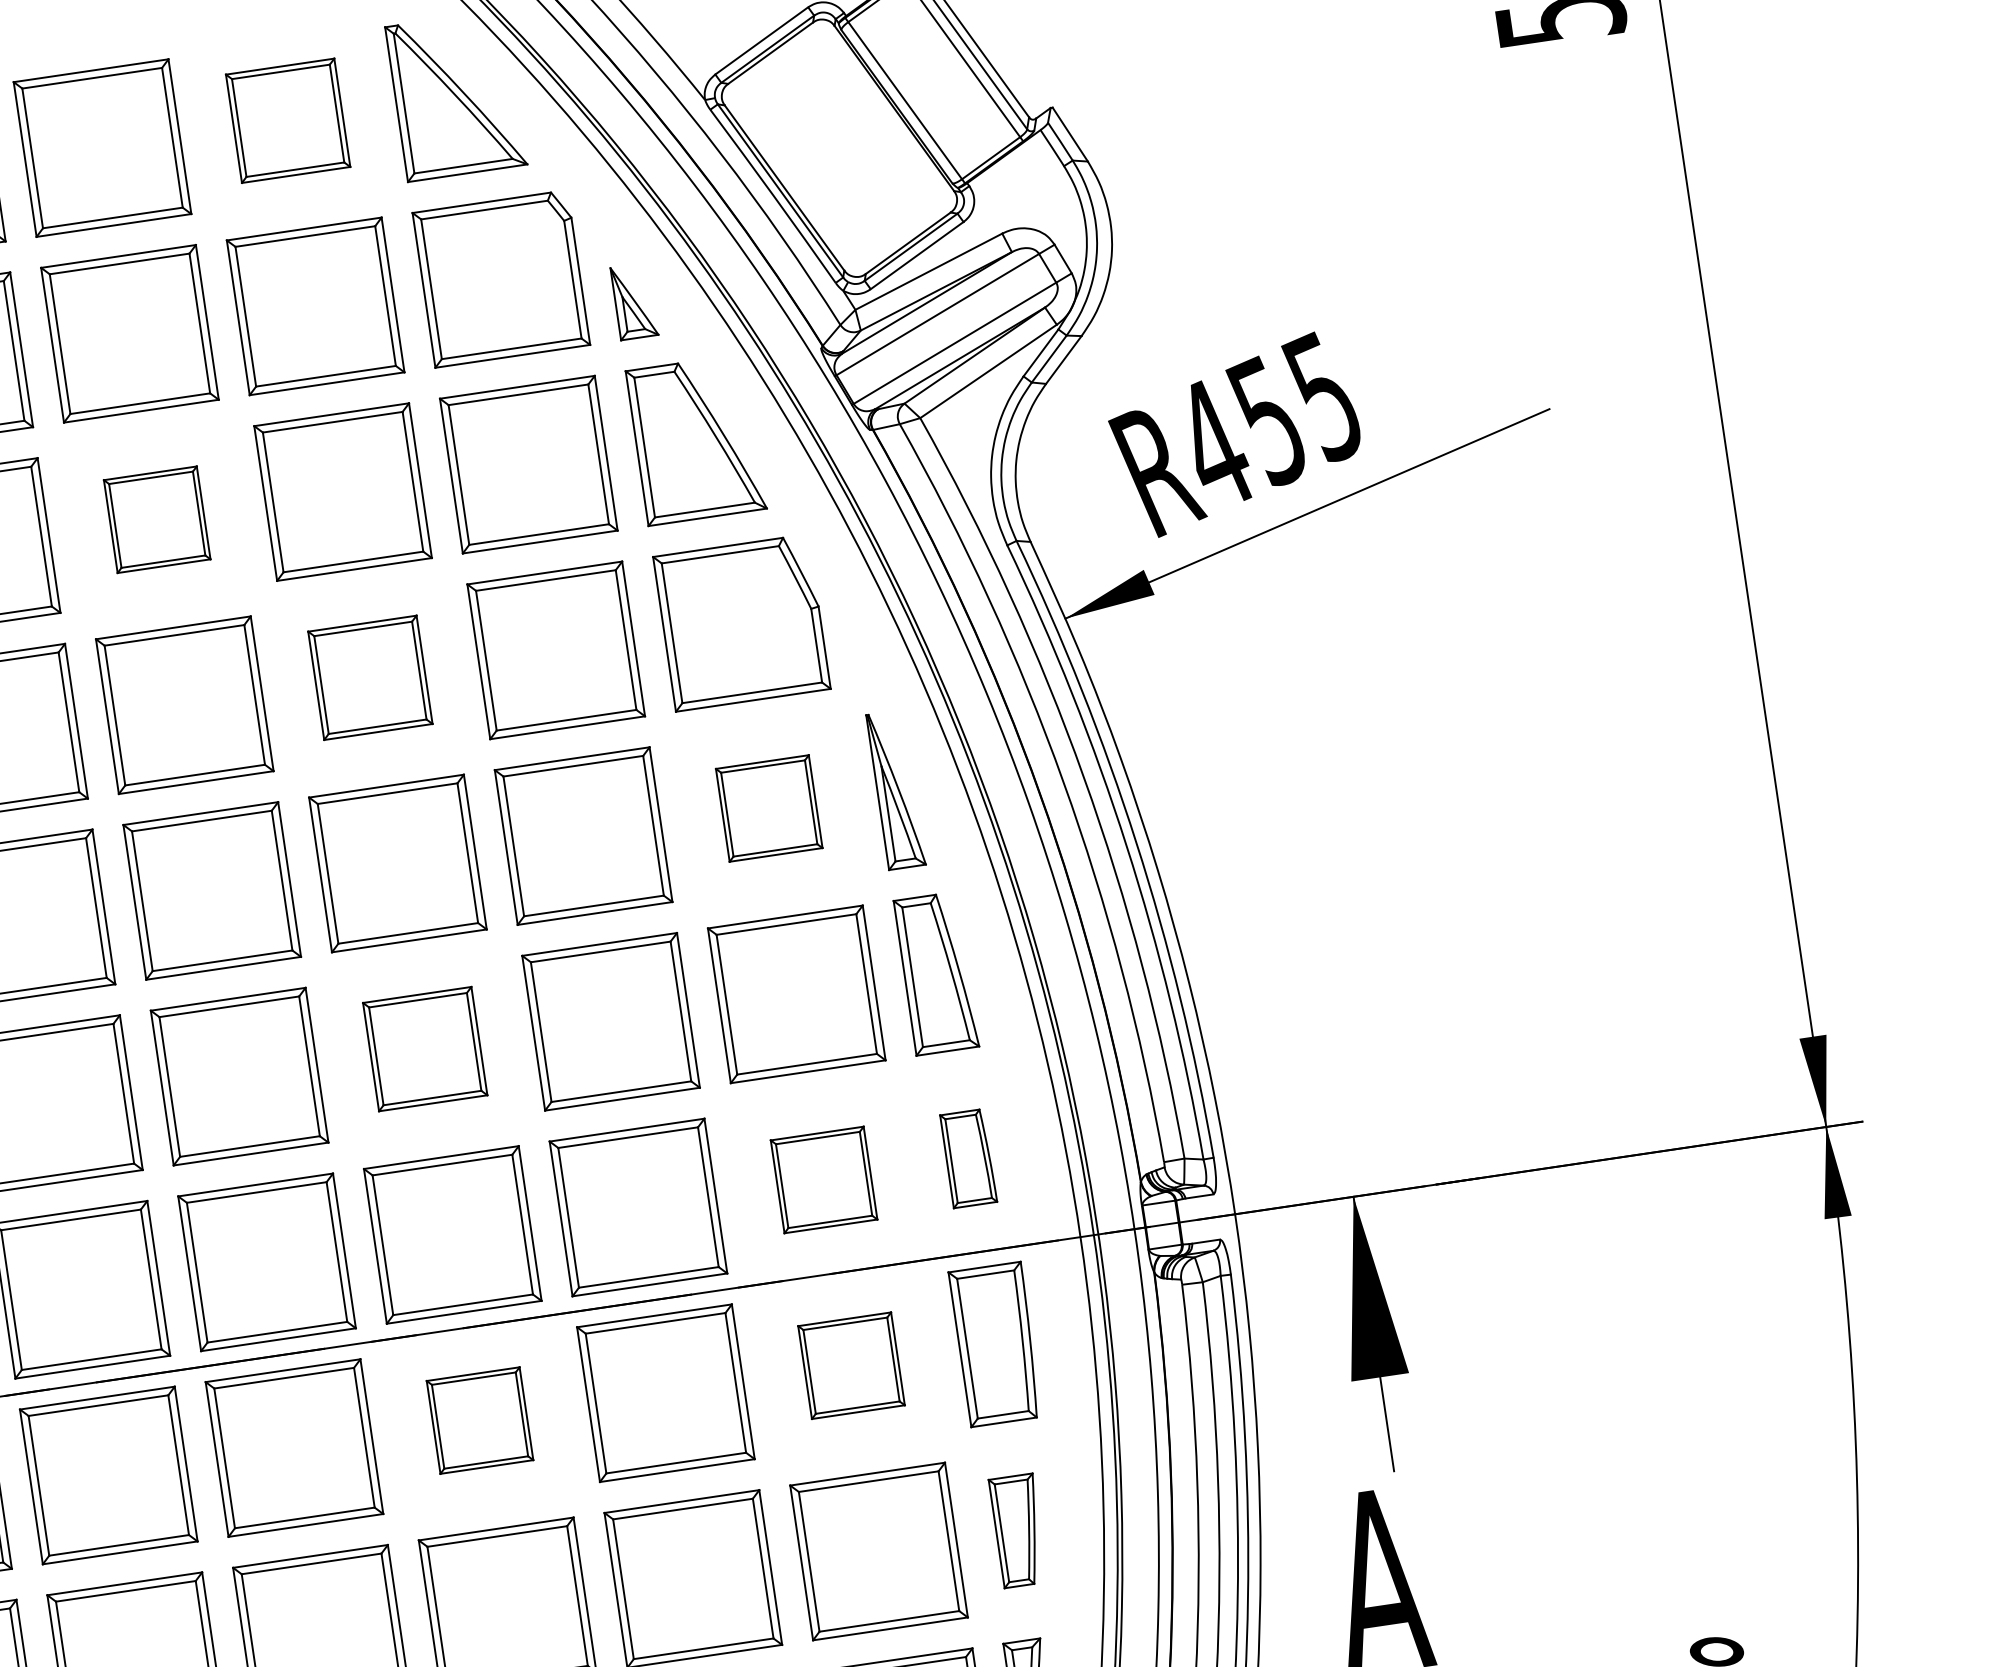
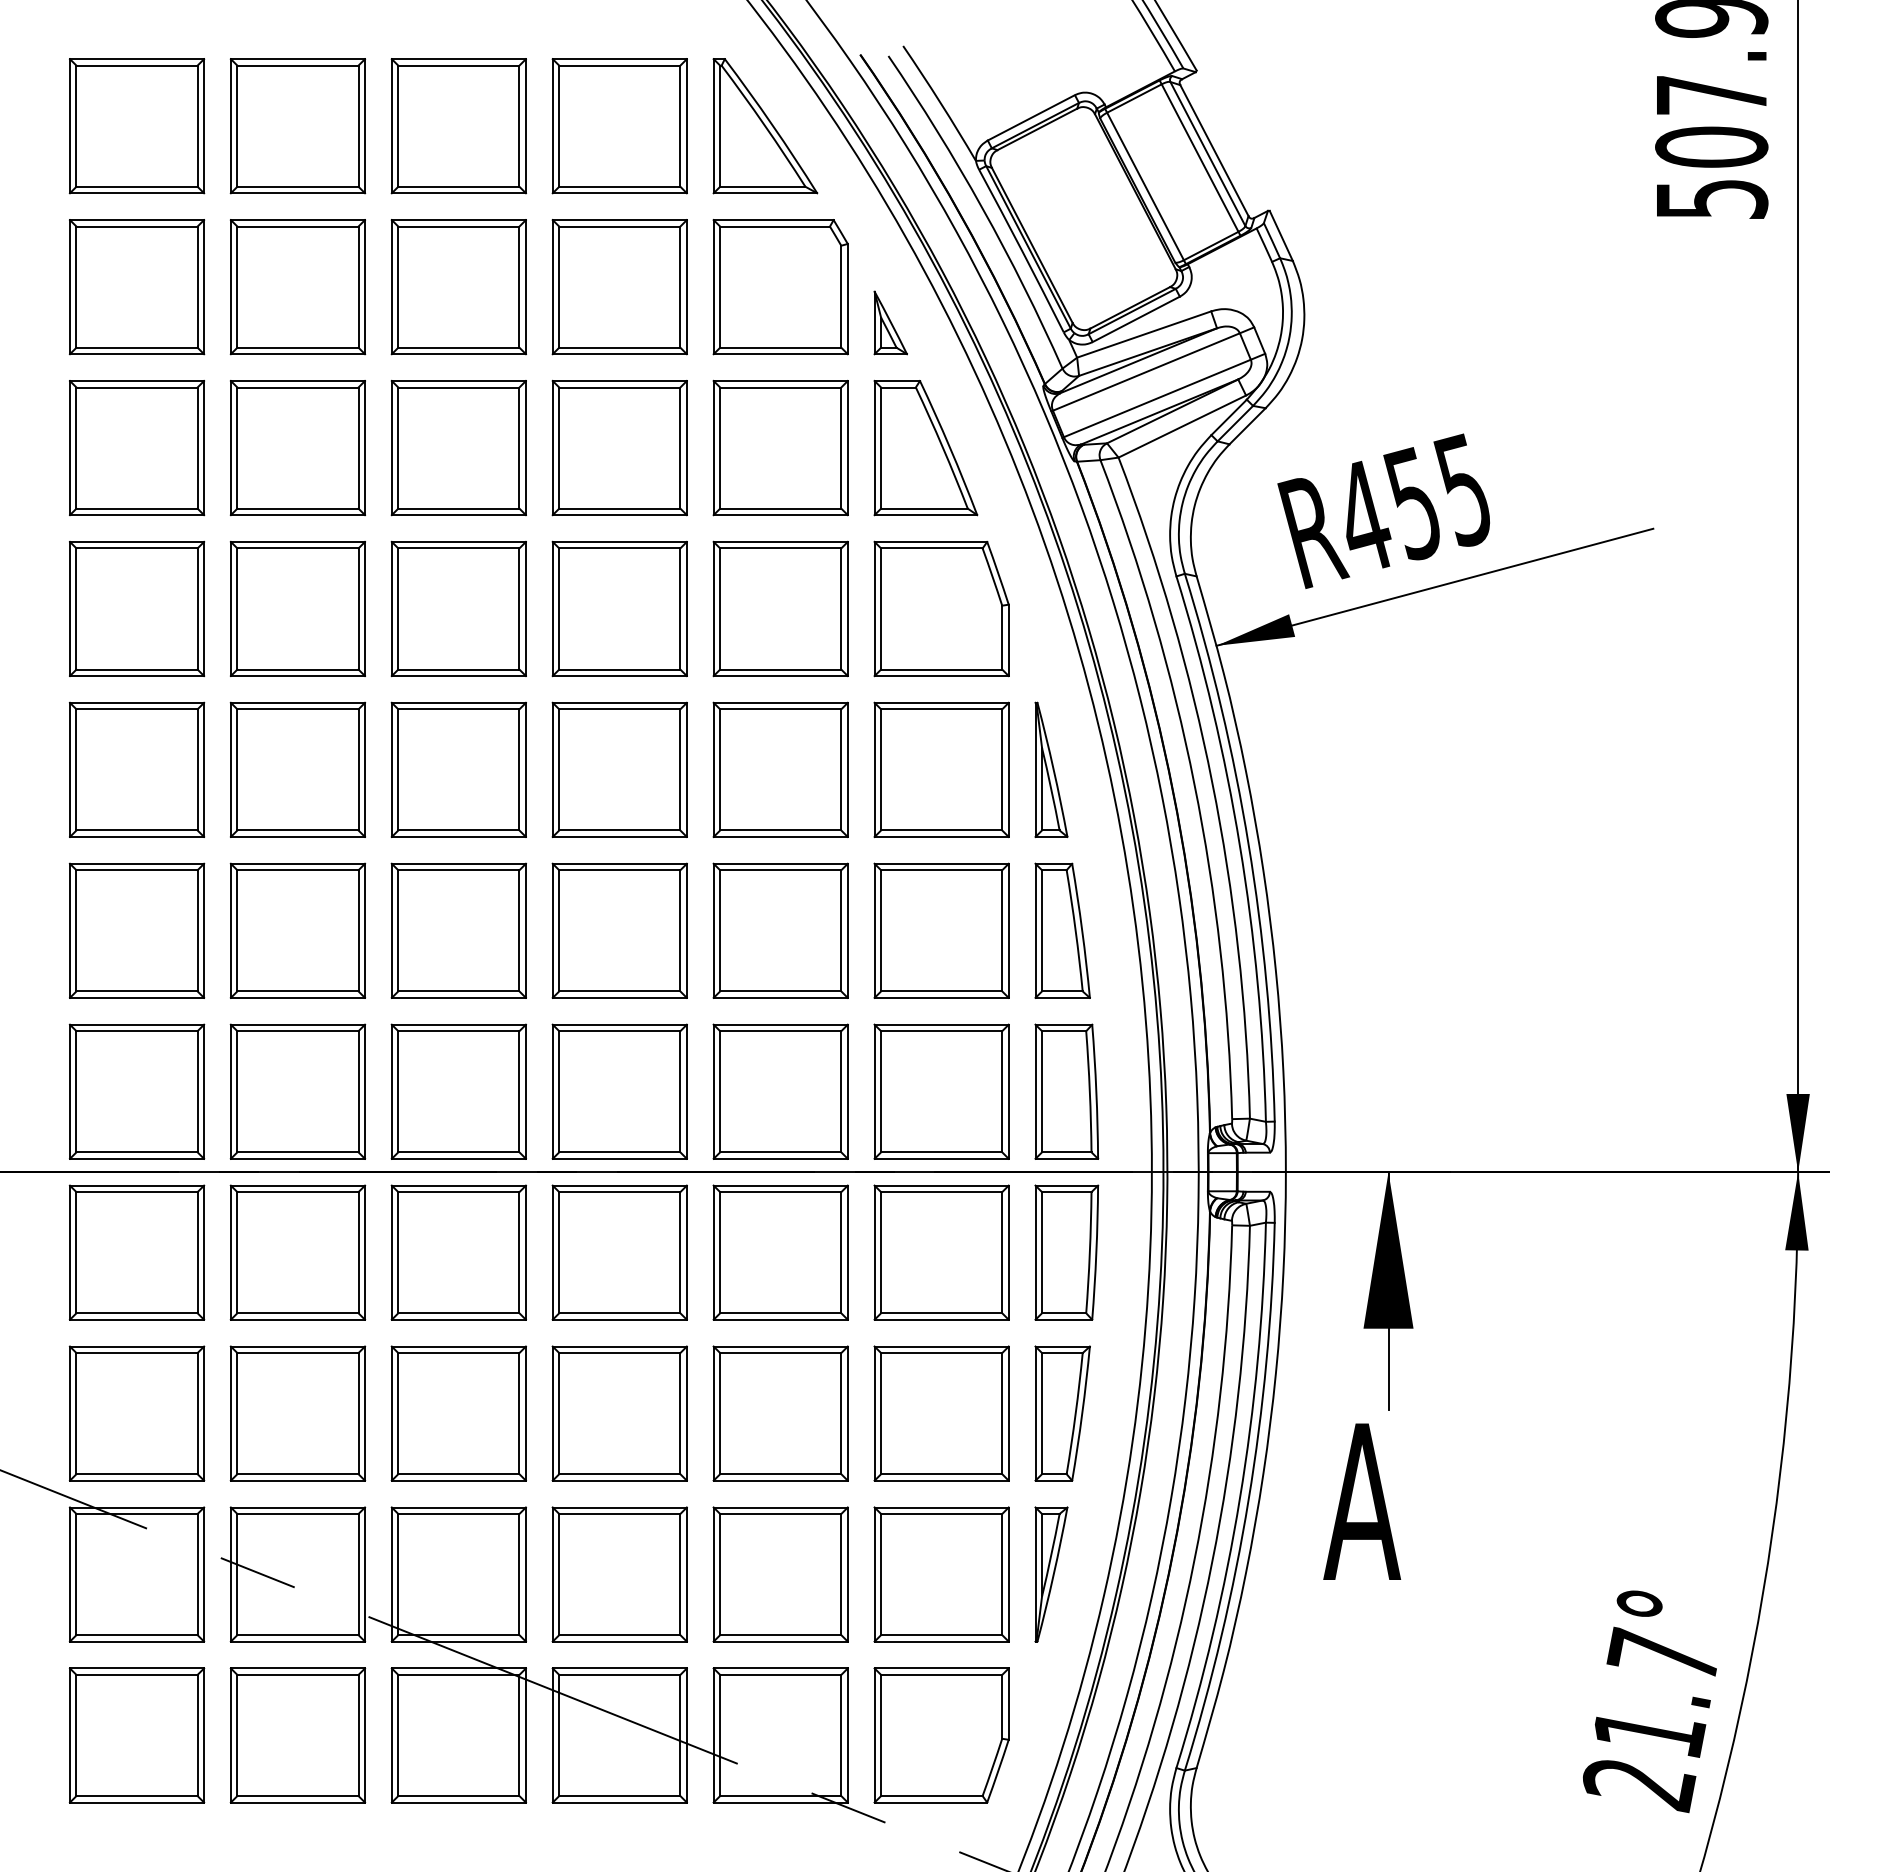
part: (287, 121) -> (619, 126), size x1.43
part: (157, 520) -> (458, 448), size x1.67
part: (370, 677) -> (619, 608), size x1.43
part: (769, 808) -> (941, 769), size x1.67
part: (424, 1048) -> (619, 930), size x1.43
part: (968, 1158) -> (1066, 1091), size x1.67
part: (823, 1179) -> (941, 1091), size x1.67
part: (851, 1365) -> (941, 1252), size x1.67
part: (479, 1420) -> (619, 1252), size x1.67
part: (1018, 1530) -> (1062, 1413), size x1.43

